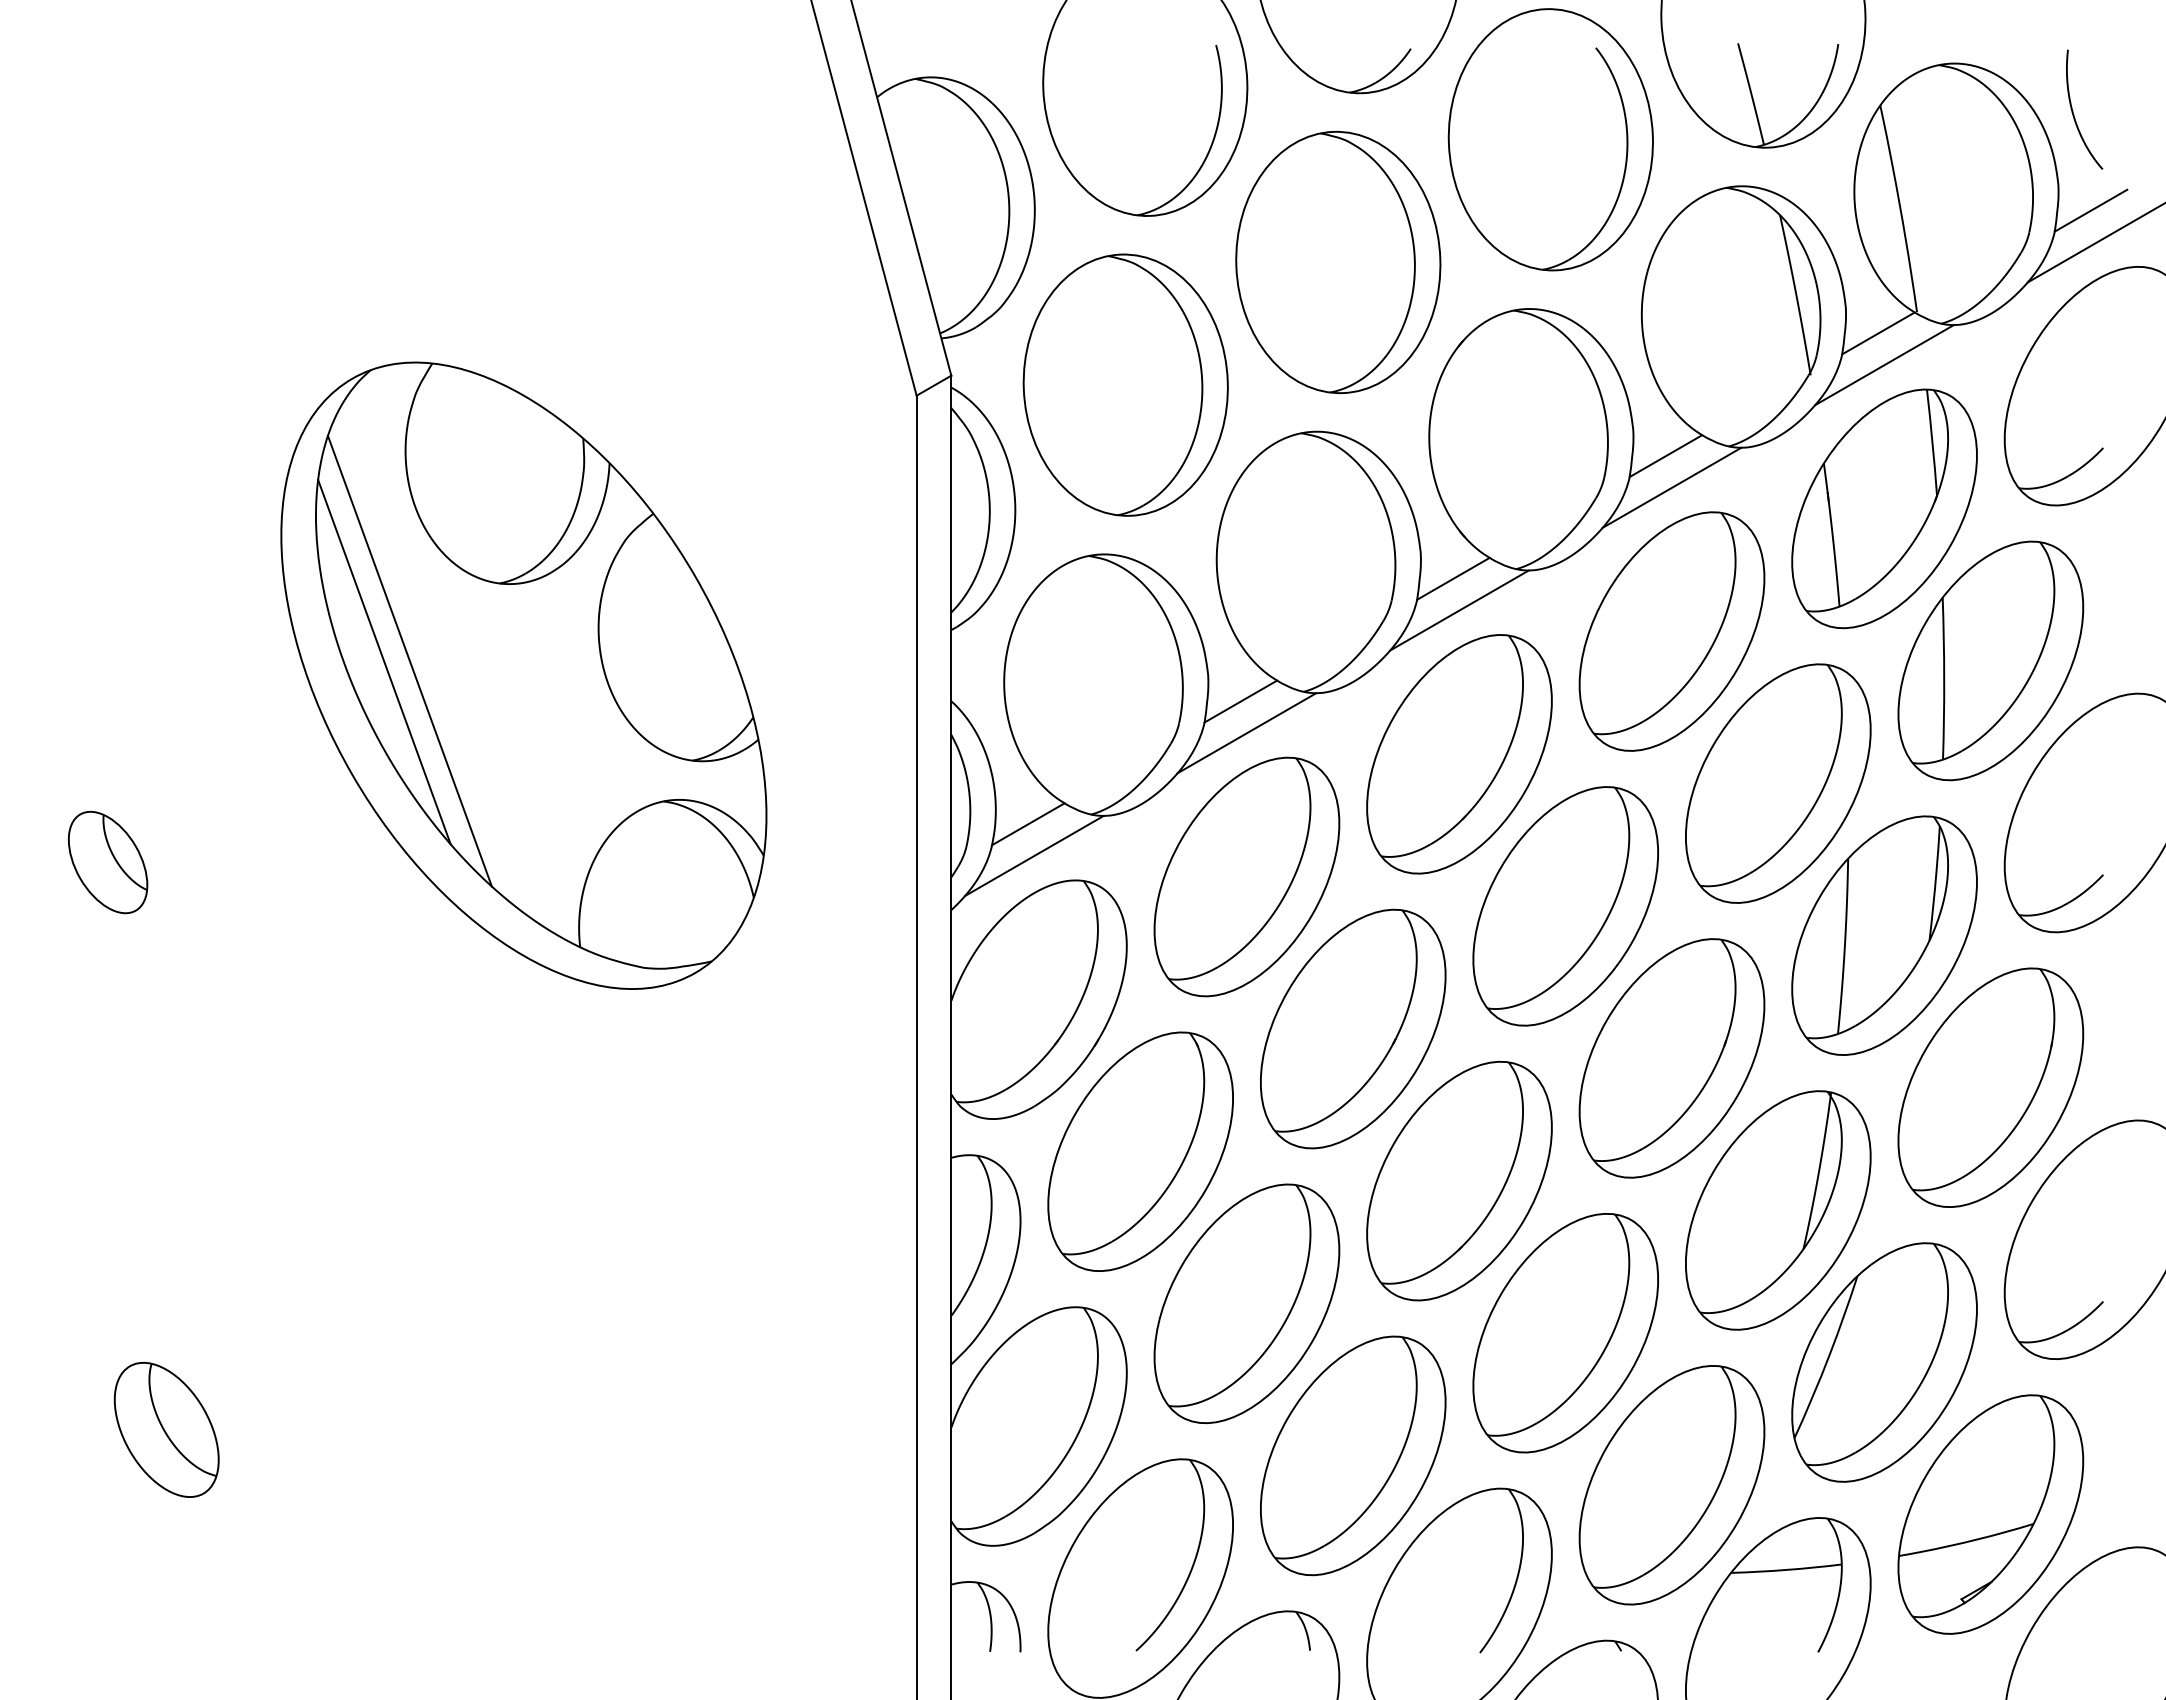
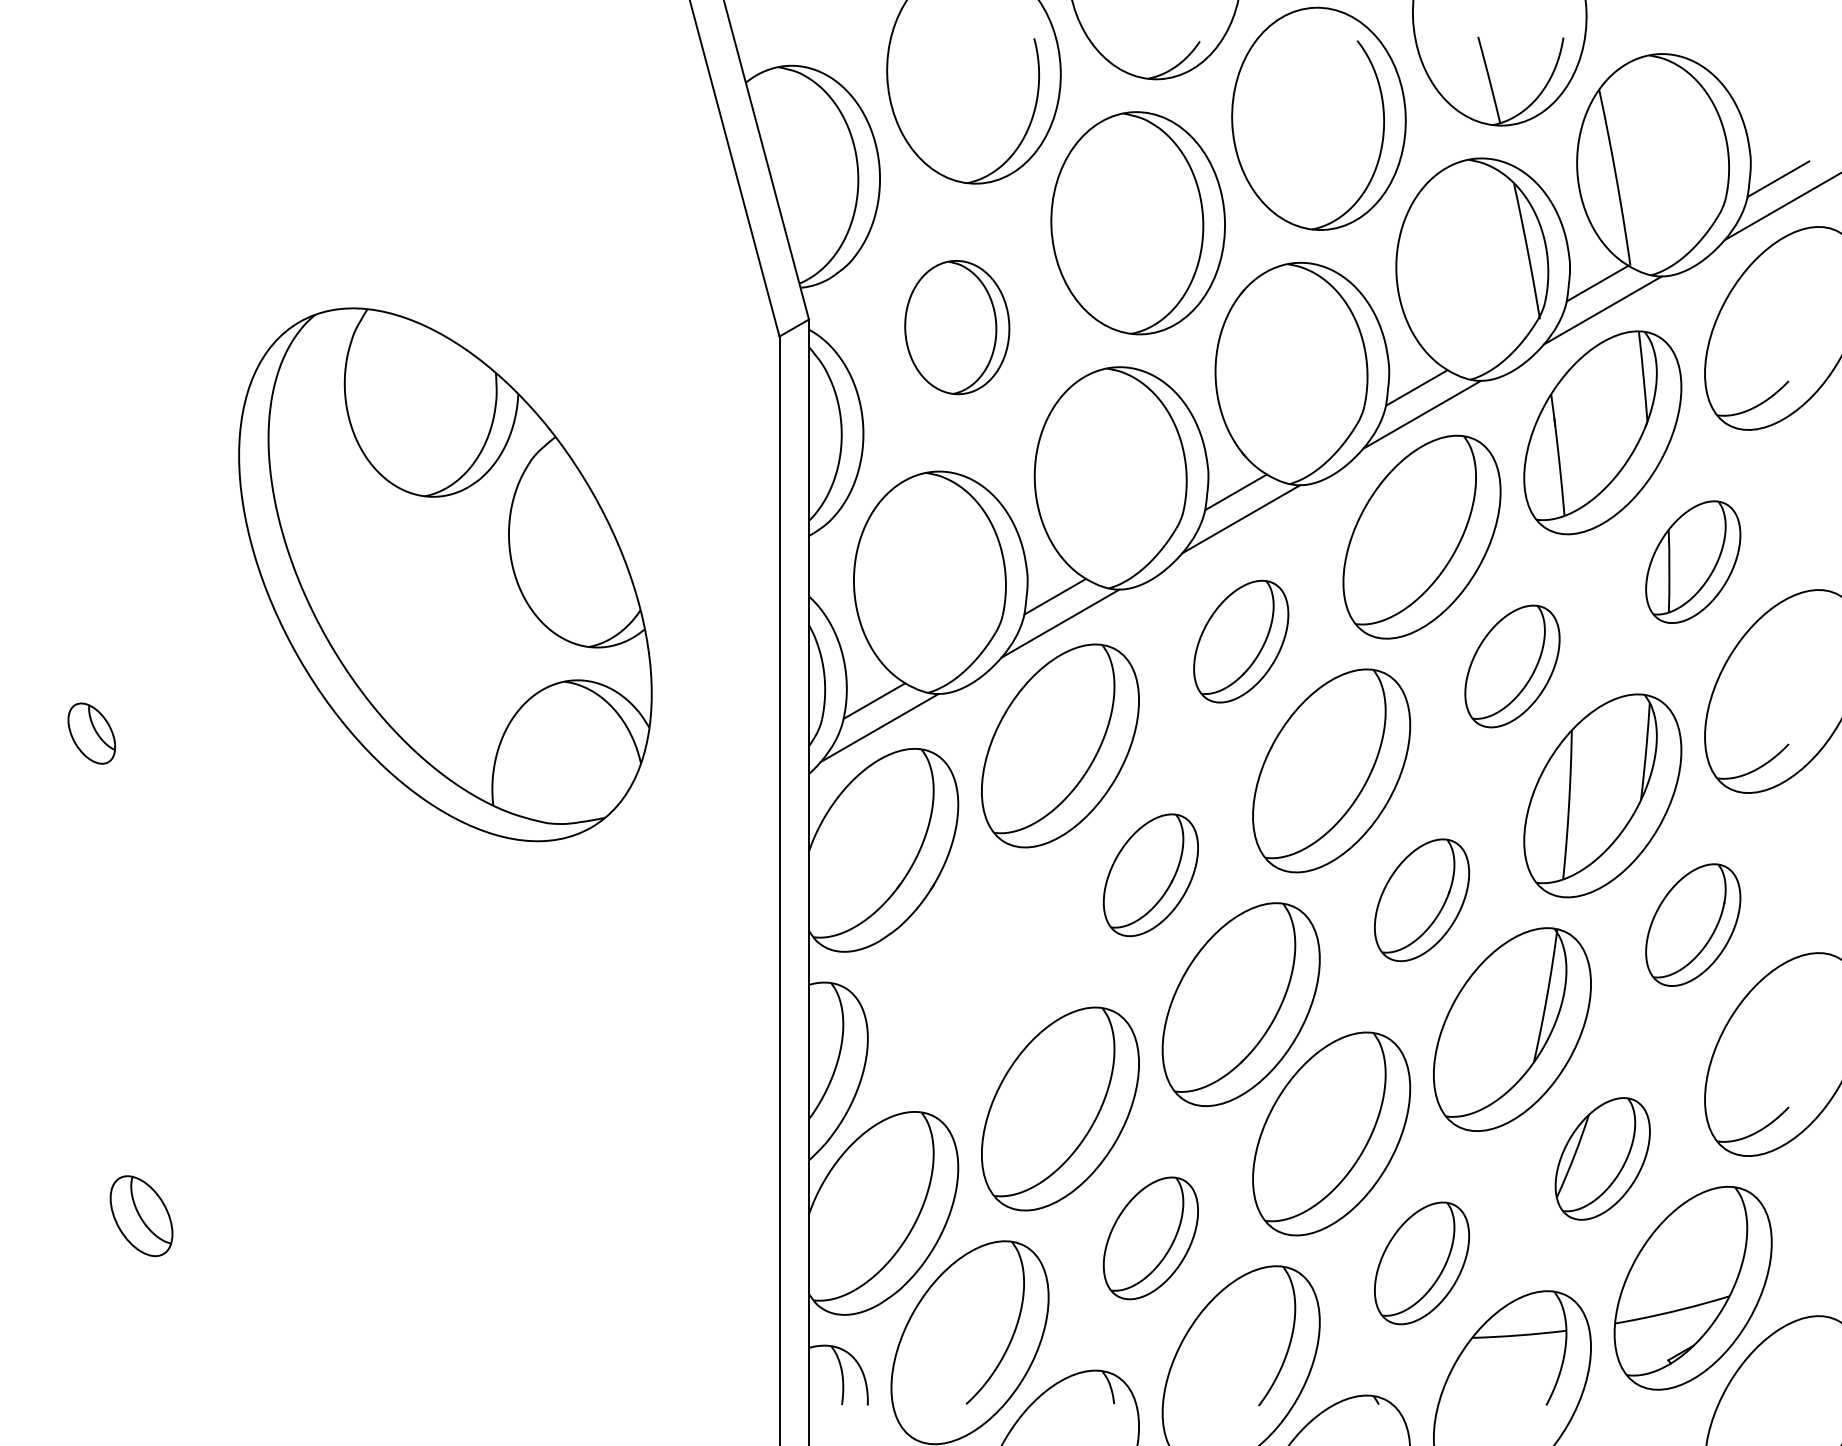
curve: (2073, 110) -> (1763, 93), removed
part: (1125, 384) -> (957, 327), size x0.6
line: (409, 660) -> (348, 561), removed
part: (1990, 660) -> (1692, 561), size x0.6
line: (384, 661) -> (326, 562), removed
part: (1459, 754) -> (1241, 641), size x0.6
part: (1778, 783) -> (1512, 666), size x0.6
part: (108, 862) -> (92, 733), size x0.7
part: (1353, 1028) -> (1151, 874), size x0.6
part: (1671, 1058) -> (1421, 900), size x0.6
part: (1990, 1087) -> (1692, 925), size x0.6
part: (1140, 1151) -> (969, 979), removed
part: (1884, 1362) -> (1602, 1158), size x0.6
part: (166, 1429) -> (141, 1215), size x0.7
part: (1353, 1455) -> (1151, 1238), size x0.6
part: (1671, 1485) -> (1421, 1263), size x0.6

